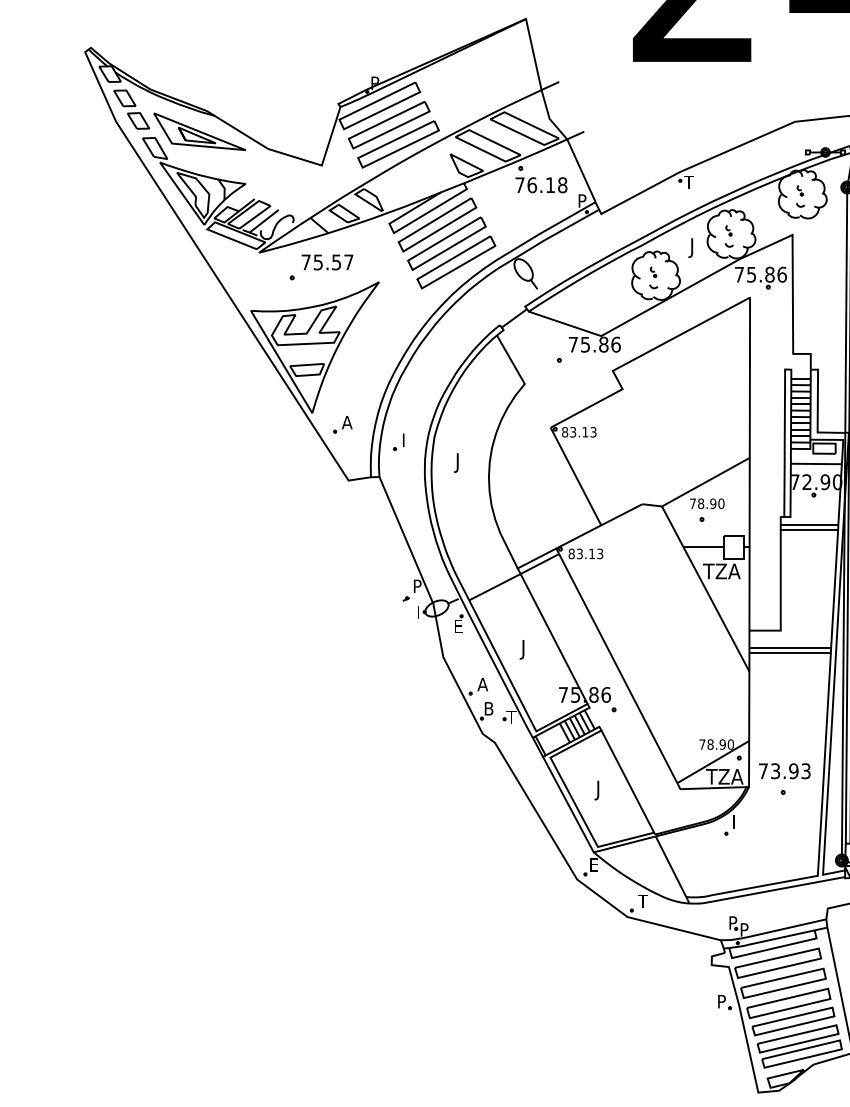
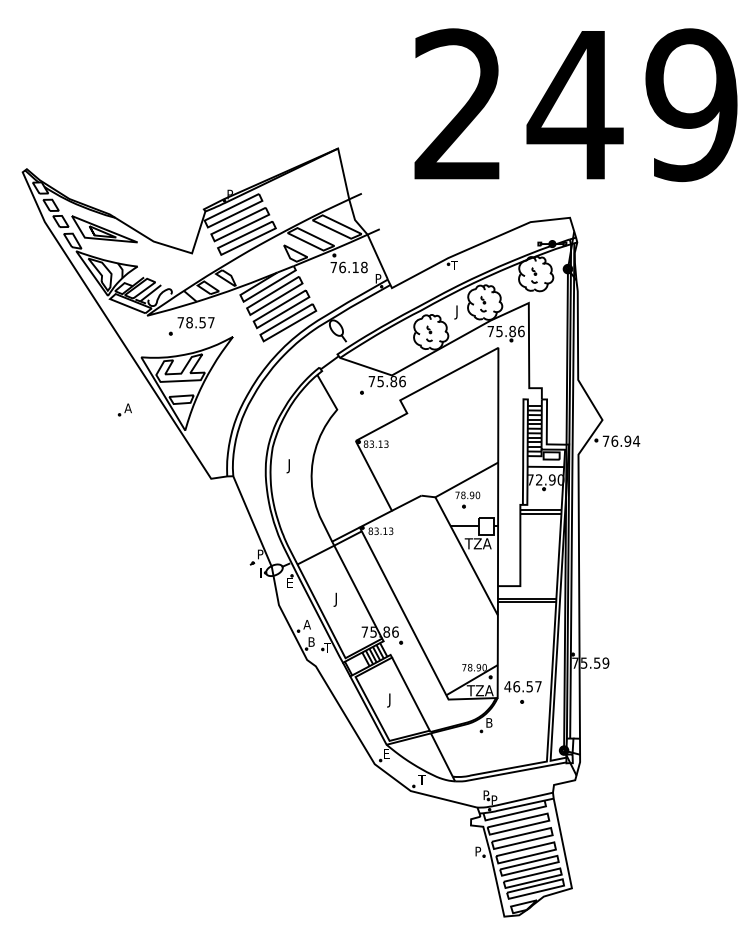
text: (318, 262) -> (189, 322), 75.57 -> 78.57
part: (342, 424) -> (124, 409), moved
part: (397, 442) -> (246, 451), removed
text: (783, 770) -> (522, 686), 73.93 -> 46.57
text: (737, 821) -> (489, 722), I -> B

